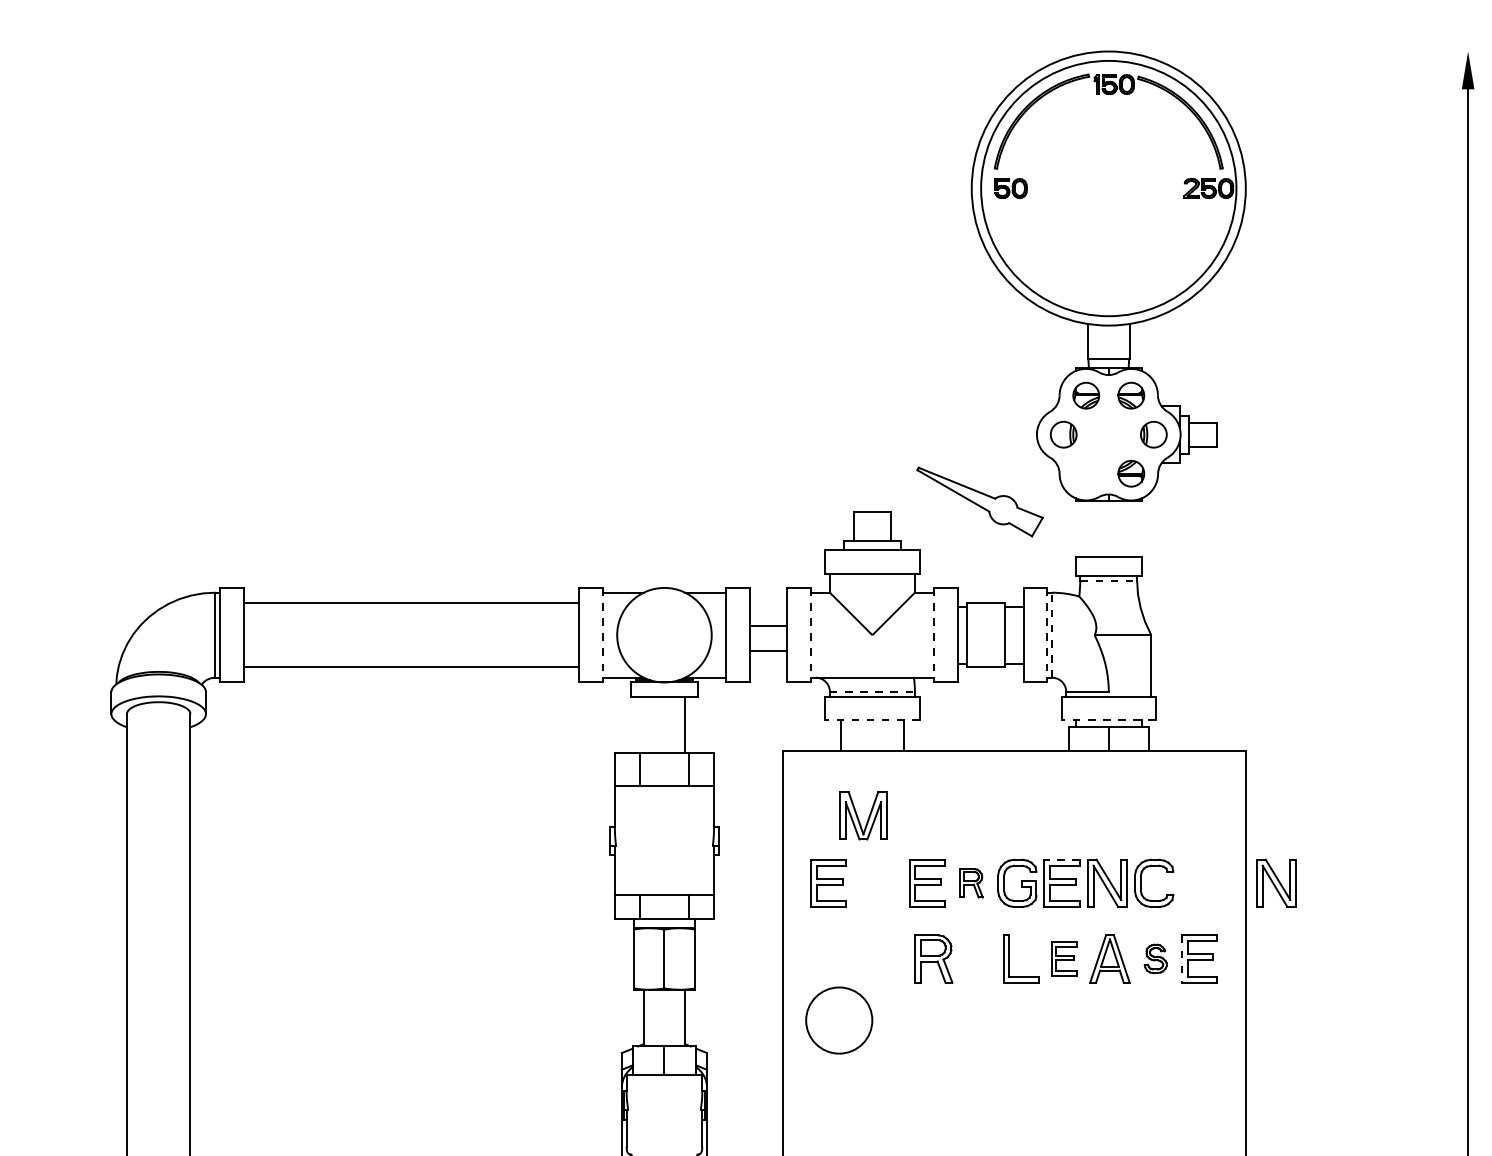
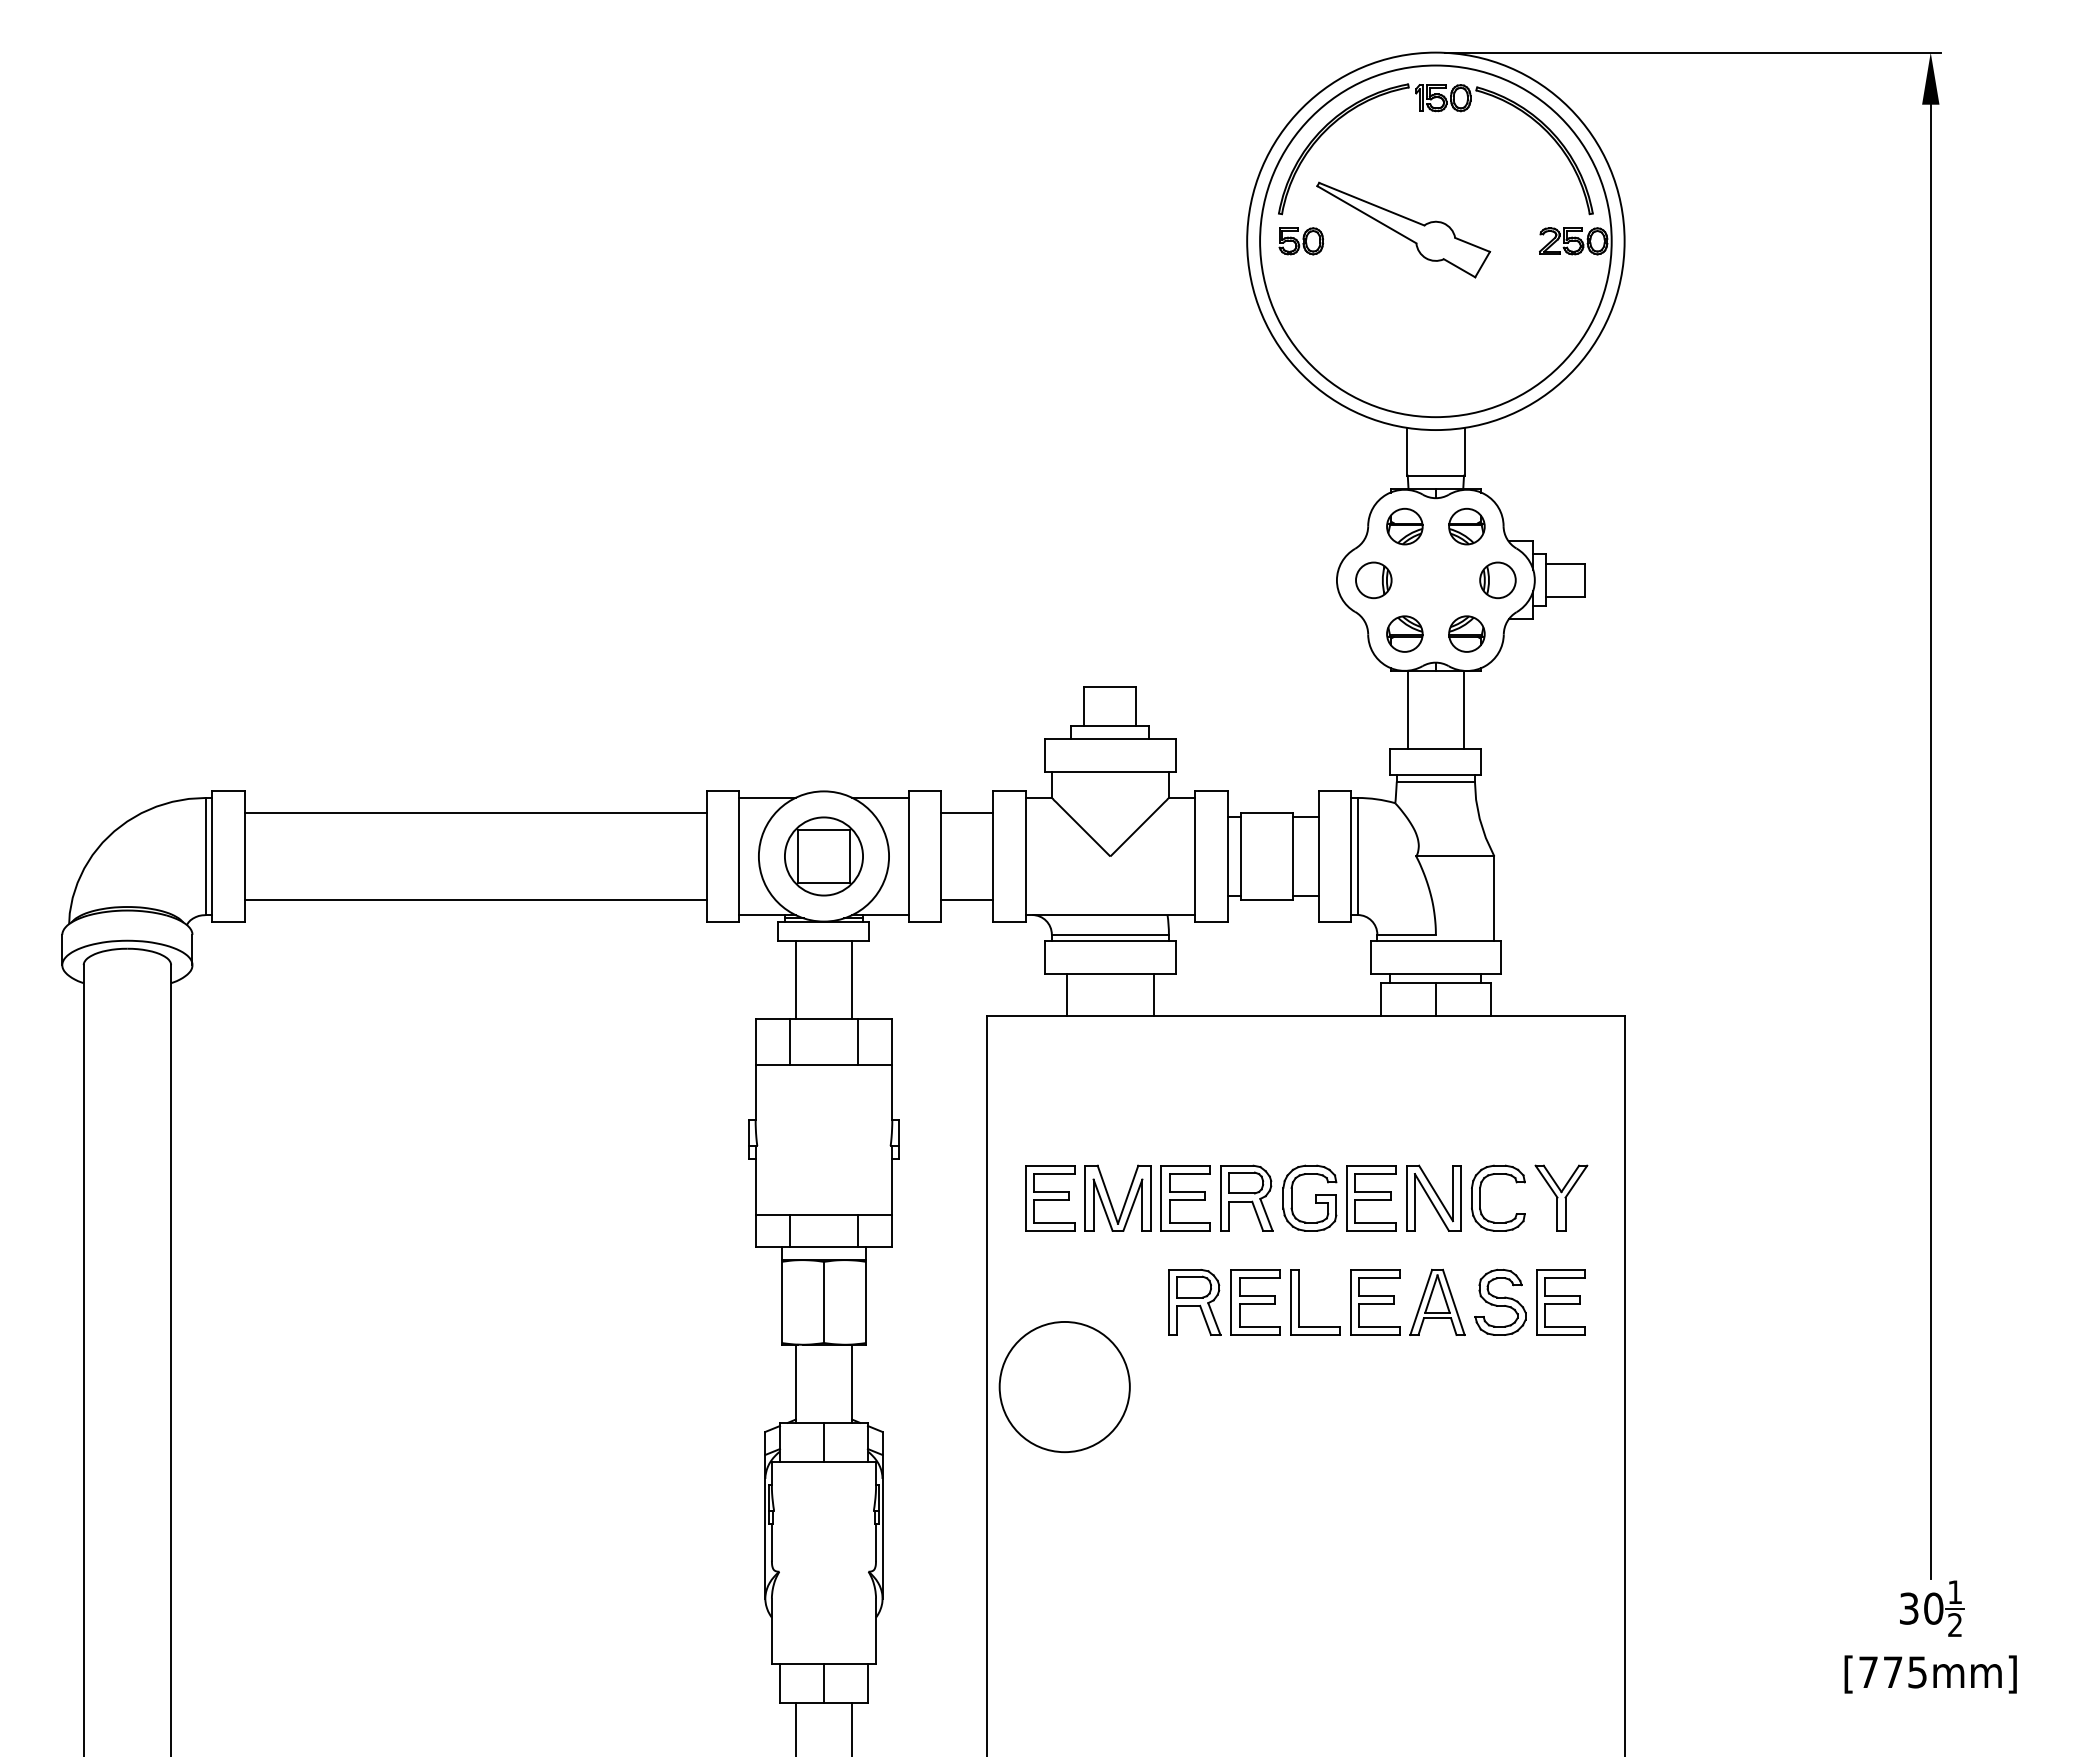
line: (1295, 51) -> (1692, 52), added
part: (1085, 473) -> (1404, 633), added
part: (979, 501) -> (1403, 229), moved
line: (1088, 529) -> (1407, 710), added
line: (1129, 529) -> (1464, 710), added
line: (1109, 580) -> (1436, 781), dashed -> solid
line: (768, 625) -> (967, 900), moved
line: (603, 635) -> (739, 857), dashed -> solid
part: (664, 635) -> (823, 856), added
line: (810, 635) -> (1025, 857), dashed -> solid
line: (933, 635) -> (1194, 857), dashed -> solid
line: (1047, 635) -> (1351, 857), dashed -> solid
line: (1051, 635) -> (1357, 856), dashed -> solid
line: (768, 651) -> (967, 812), moved
line: (872, 691) -> (1110, 934), dashed -> solid
line: (871, 720) -> (1109, 973), dashed -> solid
line: (1108, 720) -> (1435, 973), dashed -> solid
line: (643, 725) -> (795, 980), added
part: (857, 816) -> (1110, 1198), moved
line: (1062, 859) -> (1371, 1165), dashed -> solid
part: (971, 882) -> (1246, 1197), size x1.67
part: (1199, 882) -> (1561, 1197), added
part: (1276, 882) -> (1666, 1197), removed
part: (1155, 958) -> (1500, 1301), size x1.67
part: (977, 959) -> (1255, 1302), added
part: (1064, 959) -> (1375, 1302), size x1.43
line: (1181, 959) -> (1536, 1302), dashed -> solid
circle: (839, 1020) -> (1064, 1387), size x1.43

